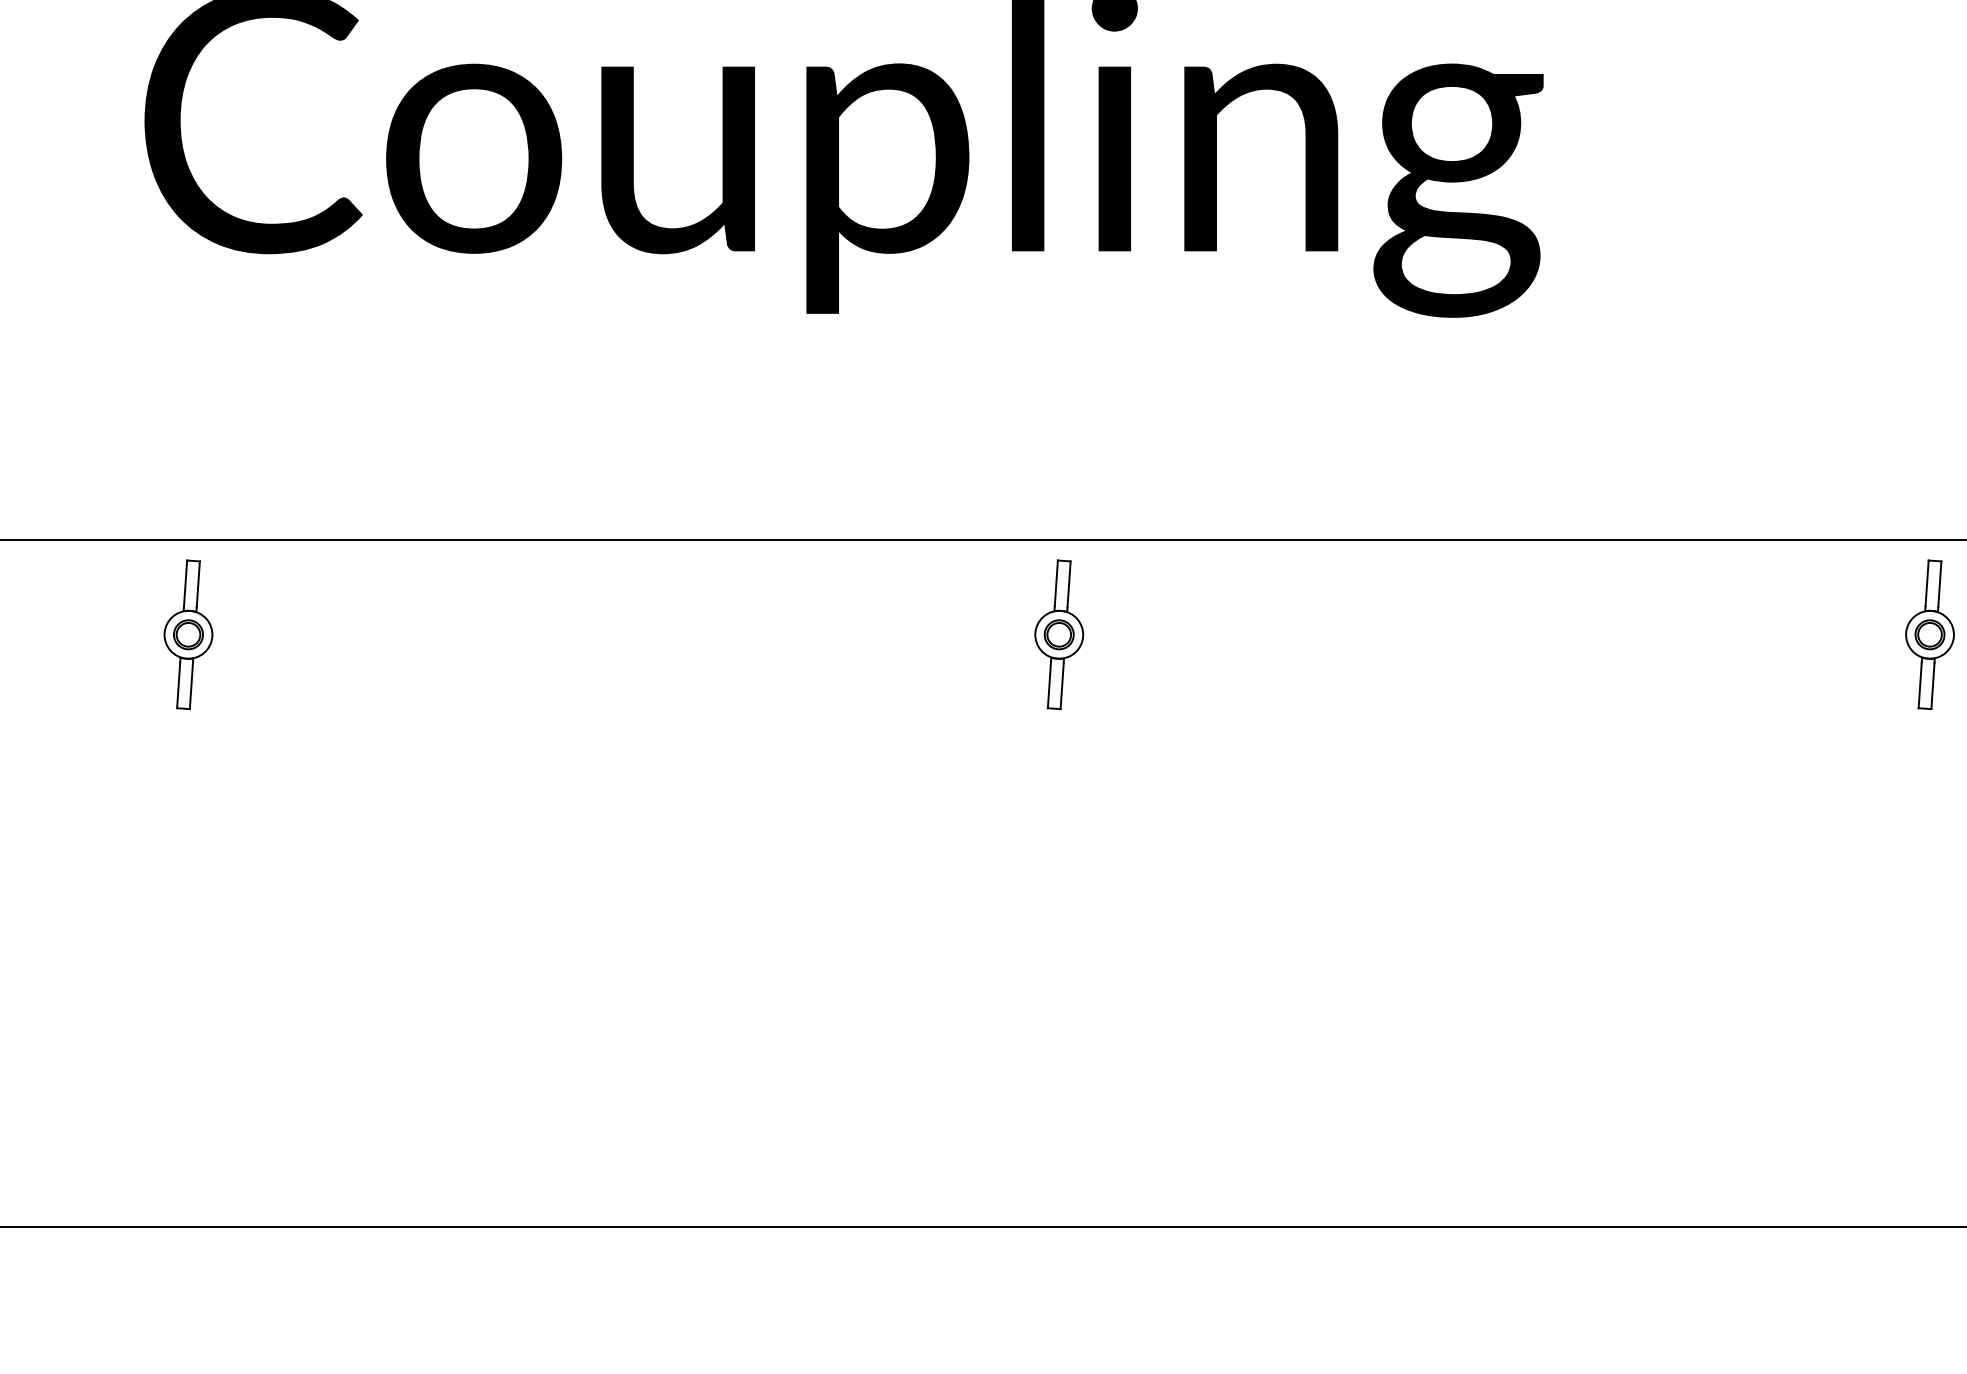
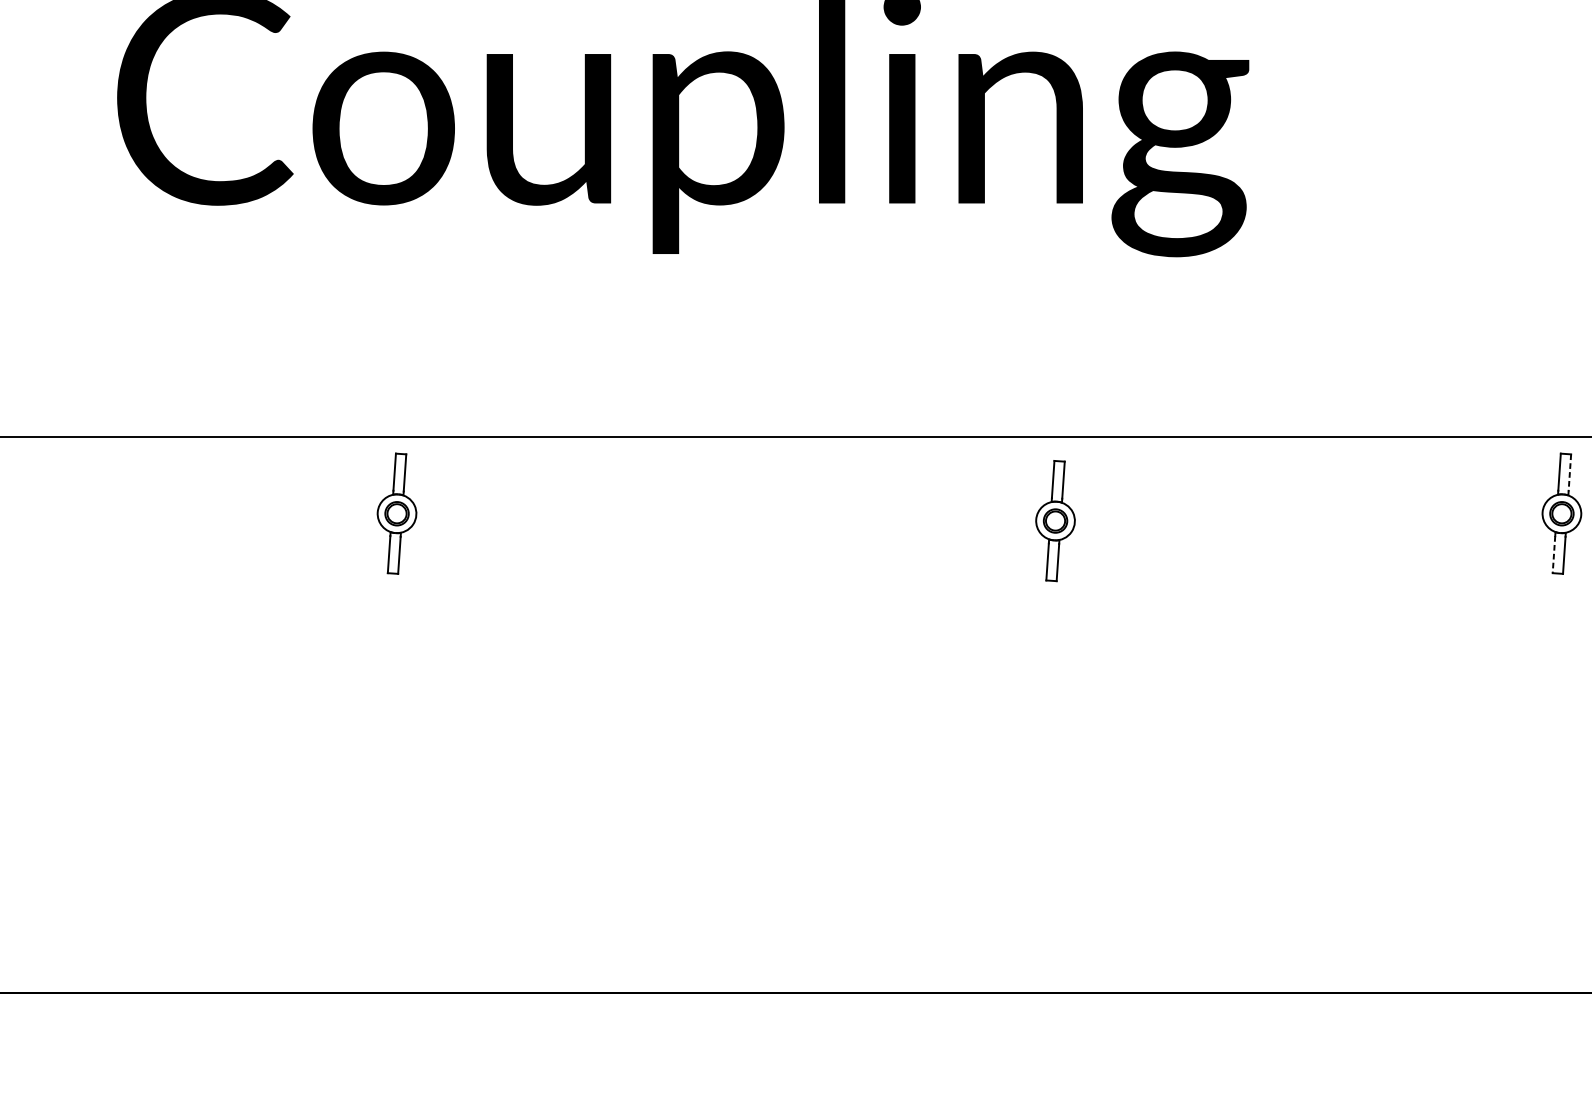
line: (1939, 584) -> (1569, 473), solid -> dashed
part: (188, 634) -> (397, 513), moved
part: (1059, 634) -> (1055, 520), moved
line: (1920, 685) -> (1554, 554), solid -> dashed

